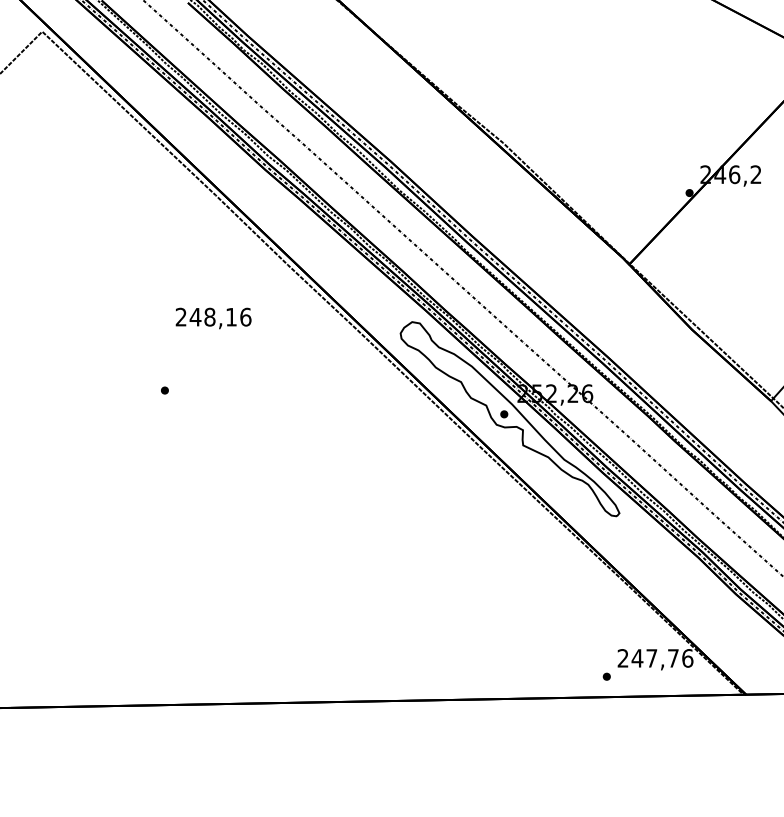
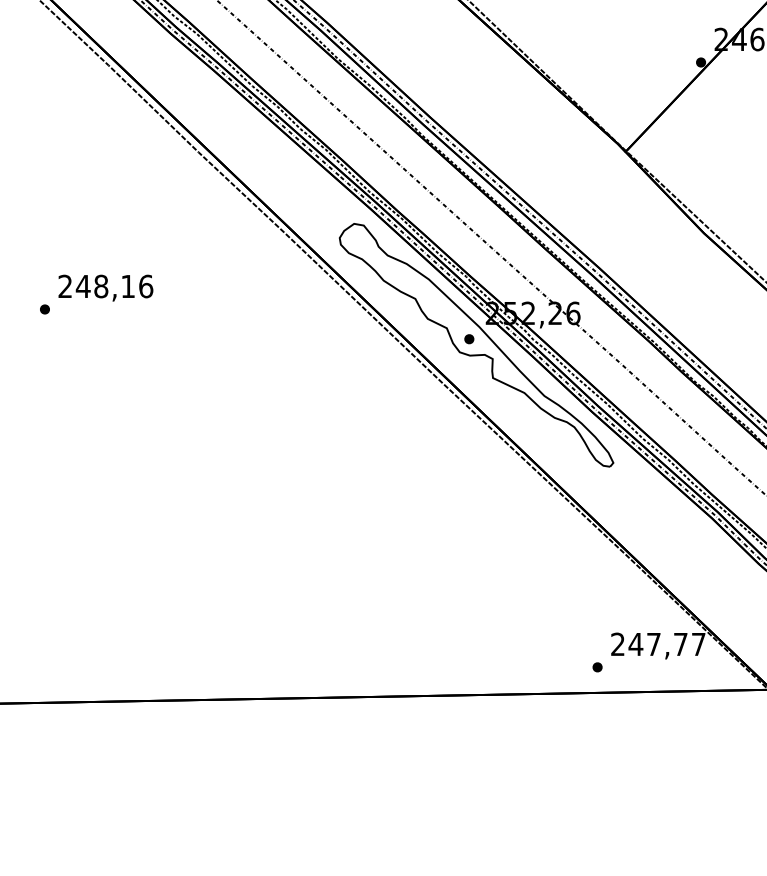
text: (213, 318) -> (105, 288), moved
text: (687, 658) -> (698, 644), 247,76 -> 247,77

